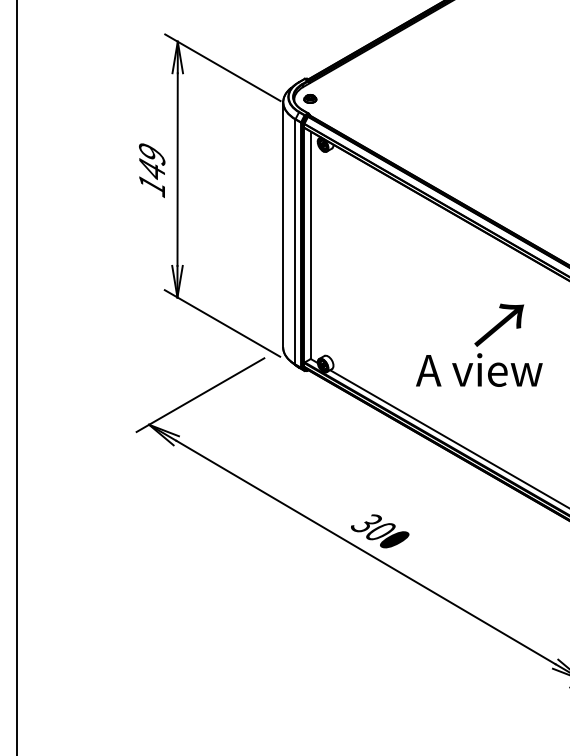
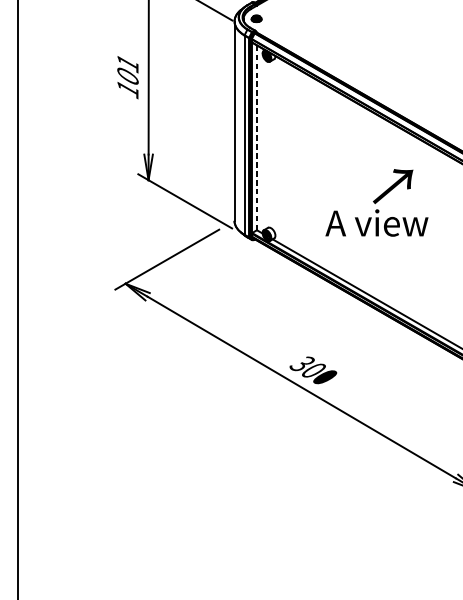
text: (151, 161) -> (127, 69), 149 -> 101
line: (310, 245) -> (256, 137), solid -> dashed
text: (479, 344) -> (377, 202), moved

